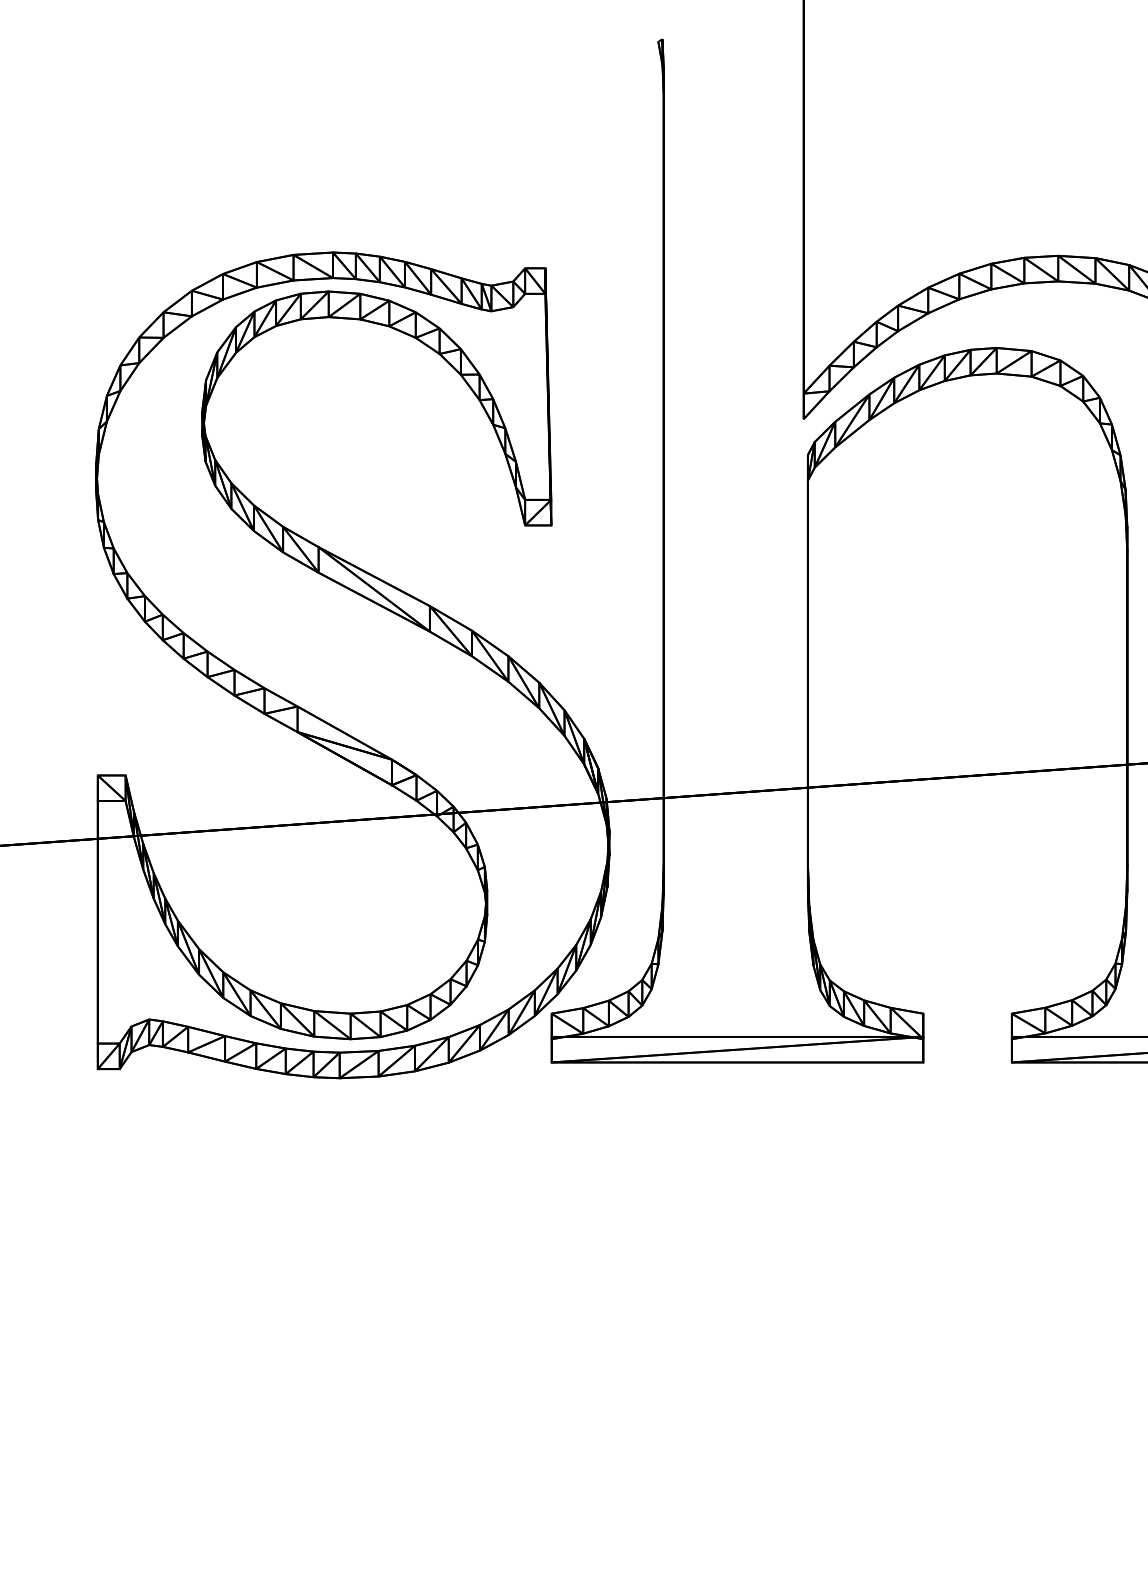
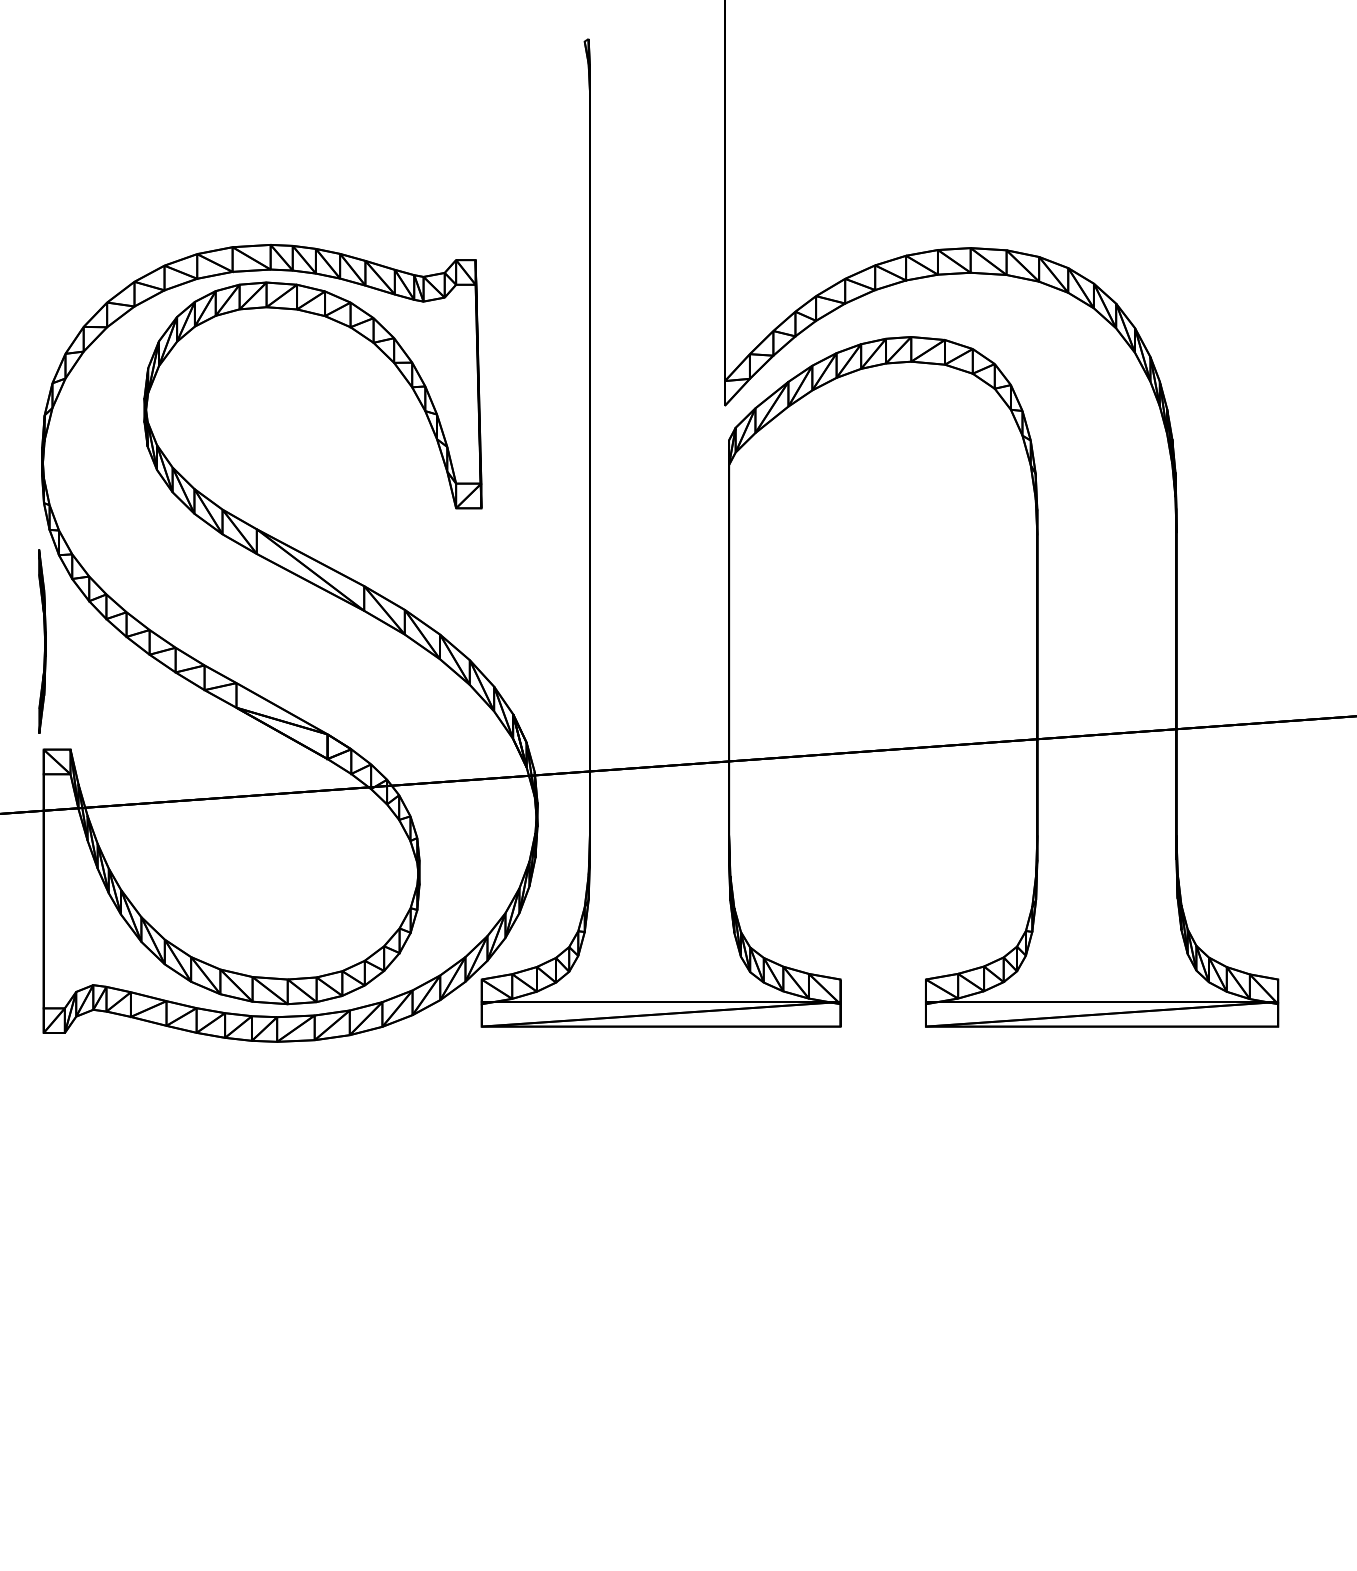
part: (96, 663) -> (42, 641), added

